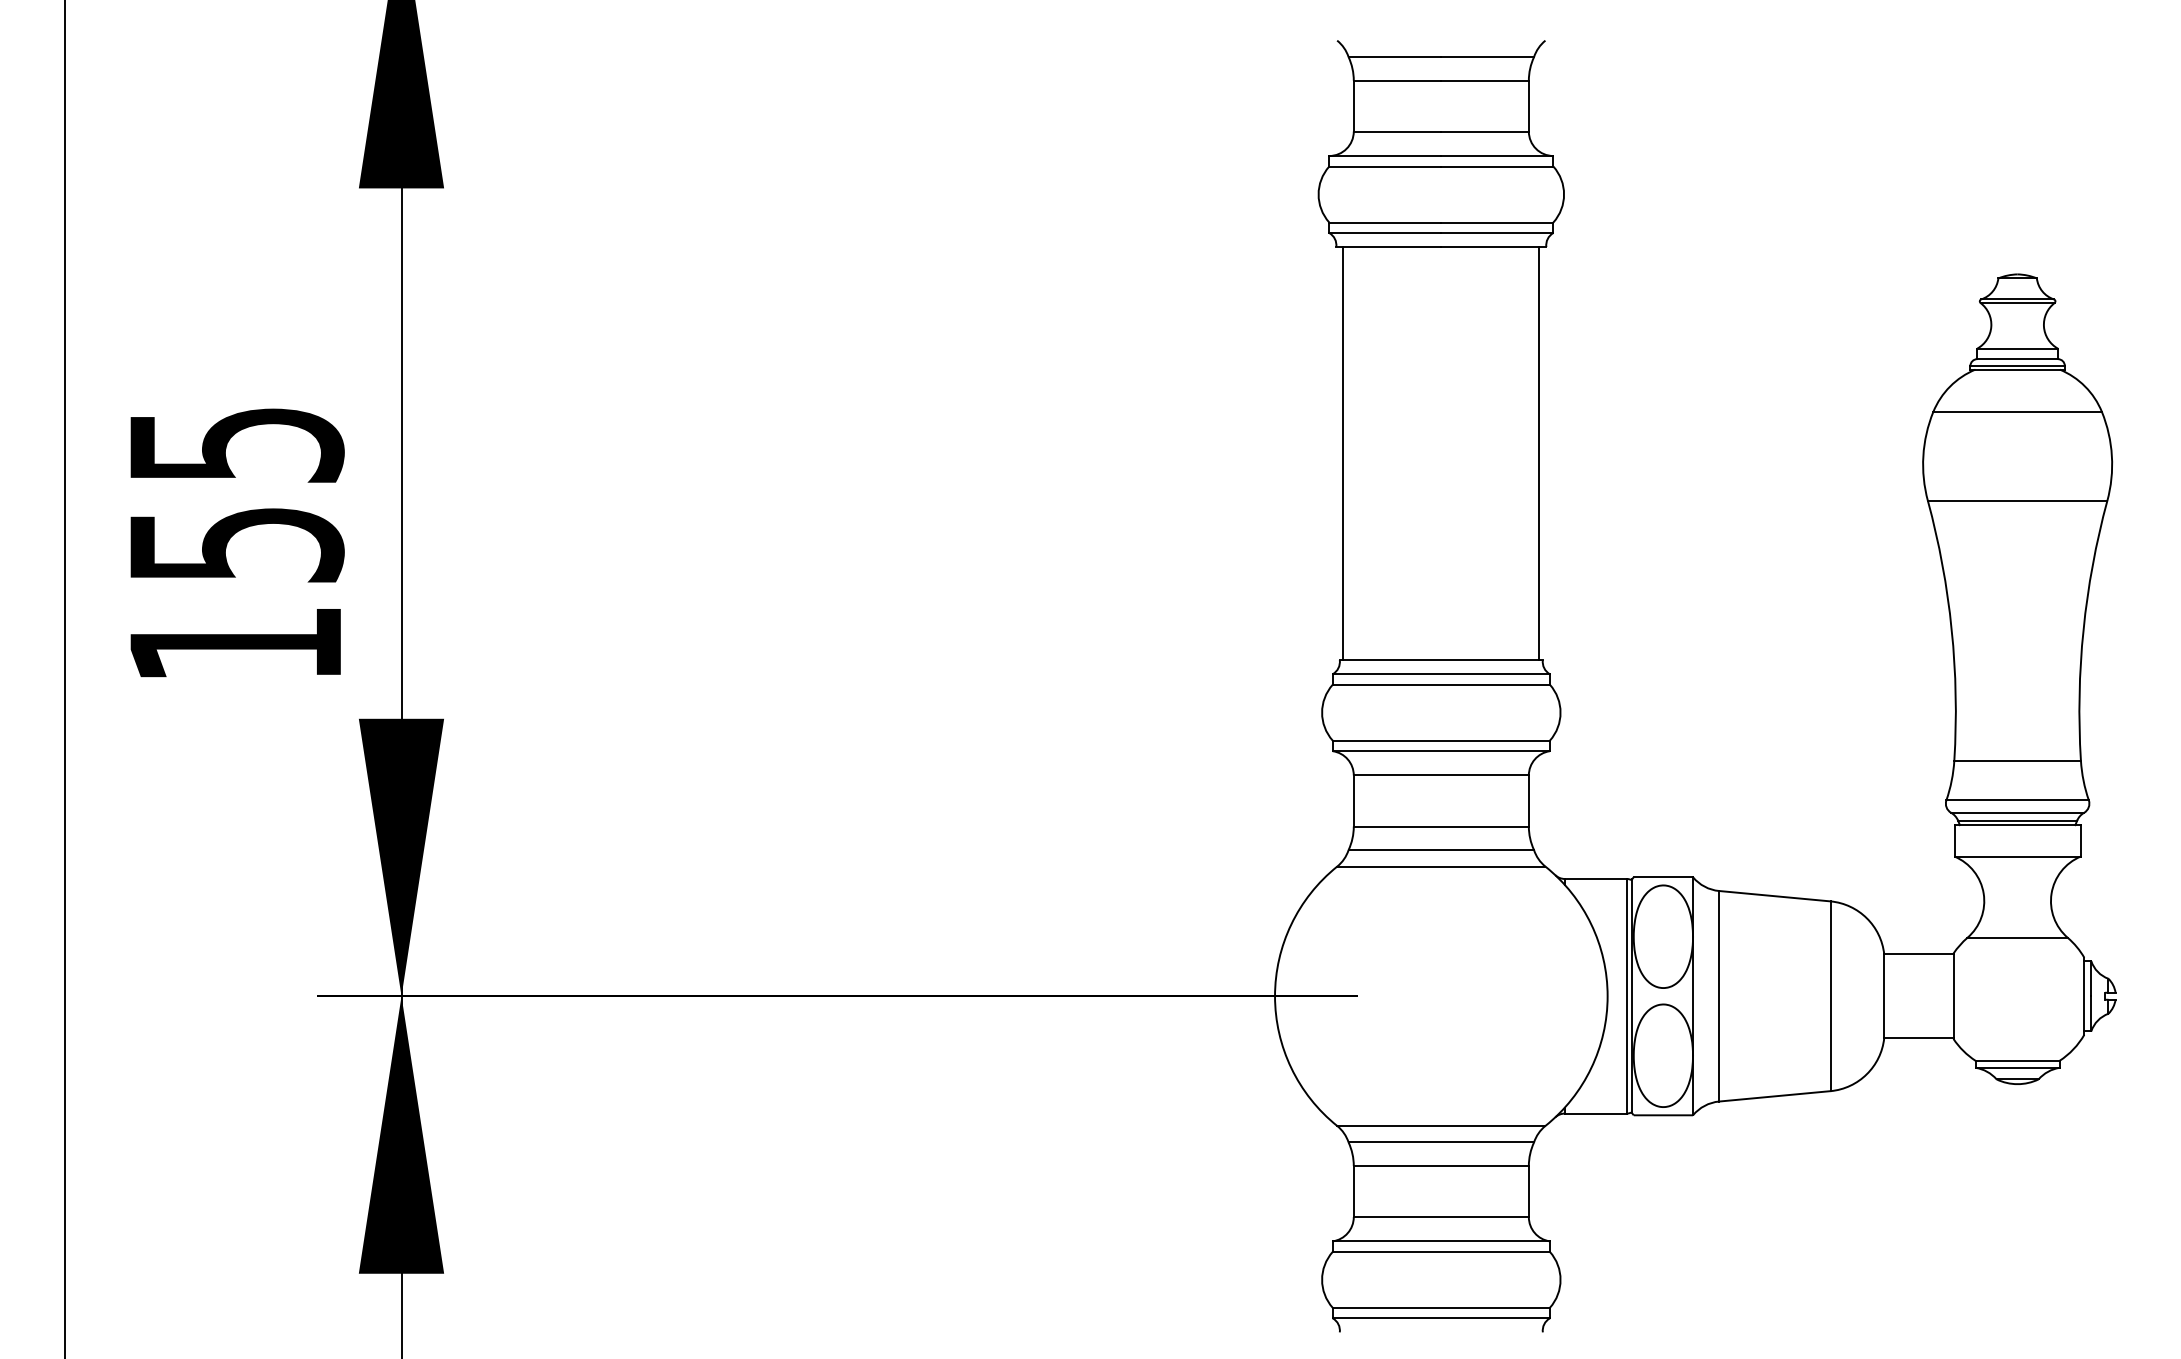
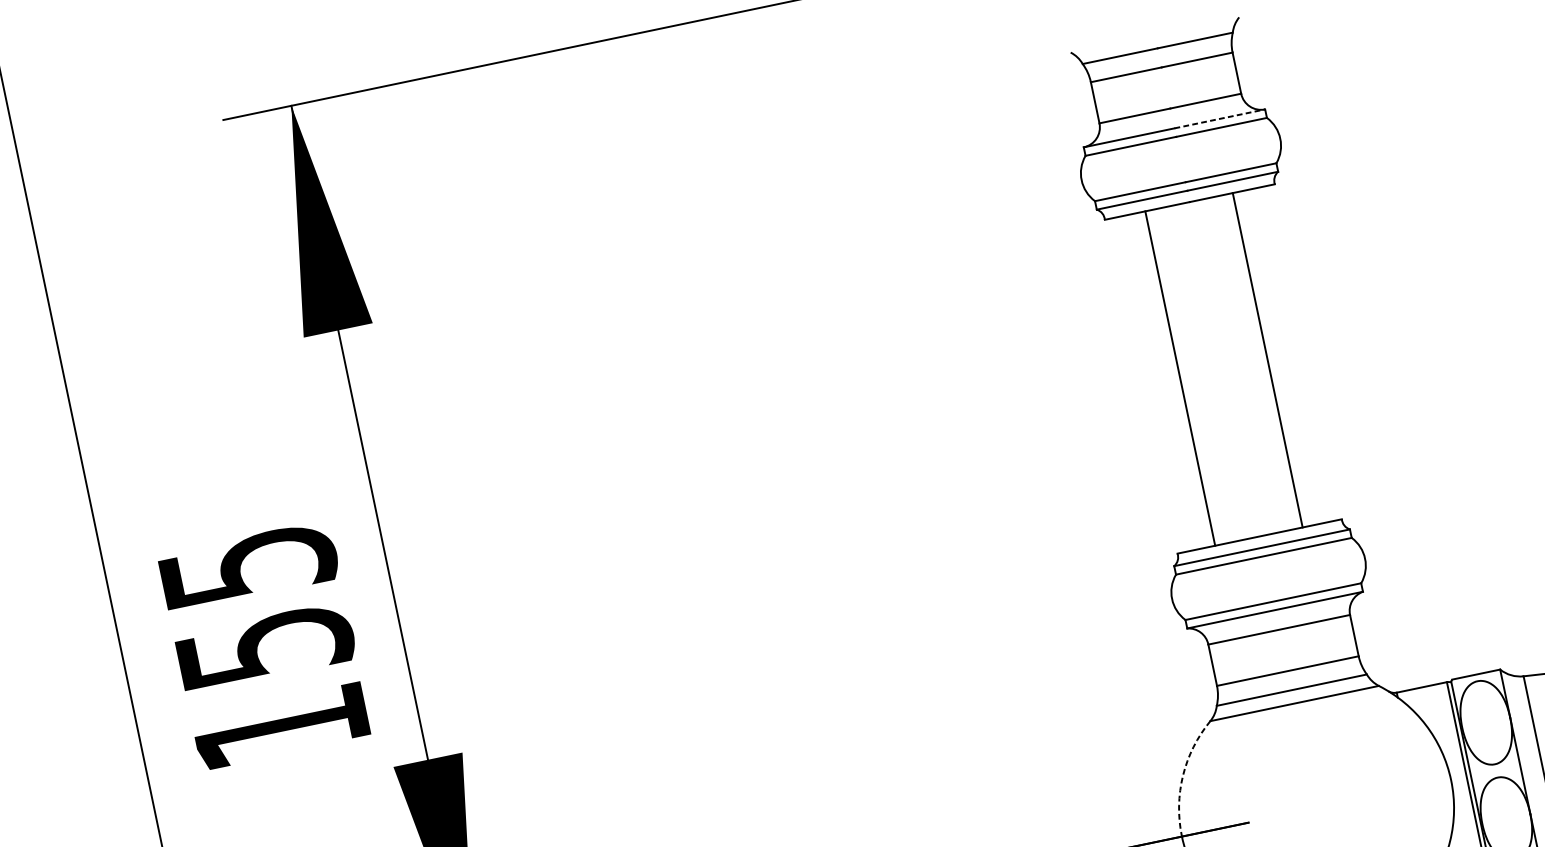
line: (1497, 156) -> (1220, 119), solid -> dashed
line: (1343, 453) -> (1180, 378), moved
line: (1539, 453) -> (1267, 360), moved
arc: (1291, 924) -> (1183, 775), solid -> dashed

